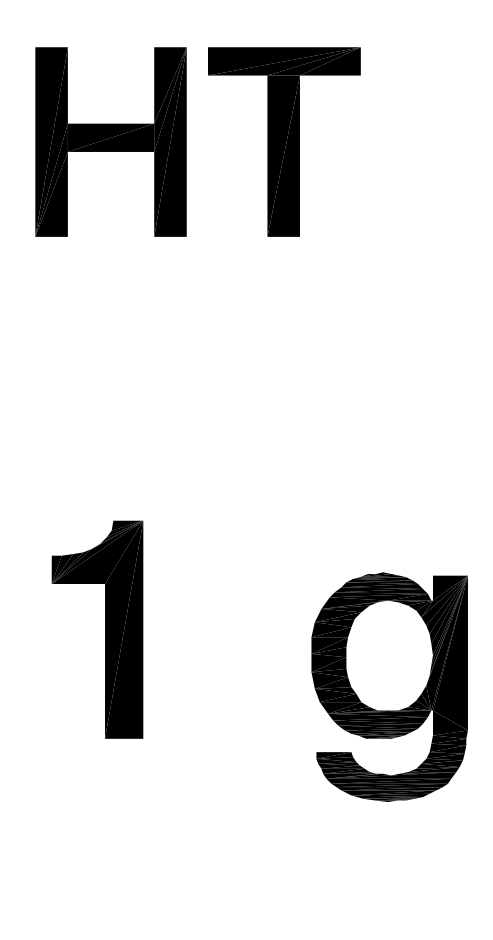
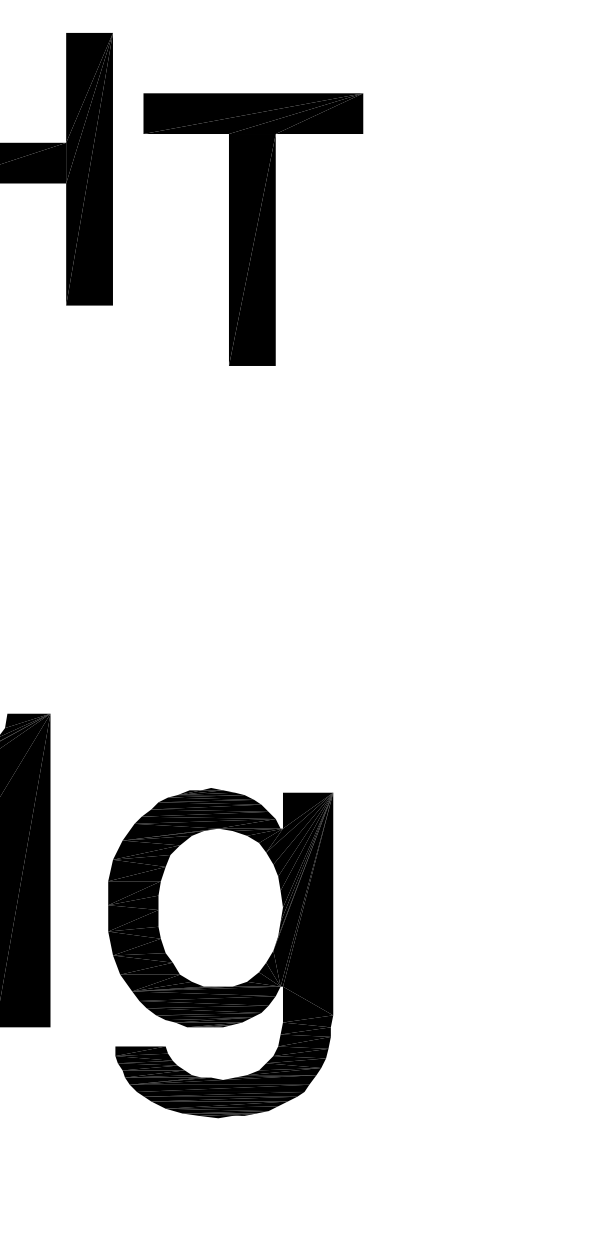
part: (284, 141) -> (253, 228), moved
part: (389, 686) -> (220, 952), moved

